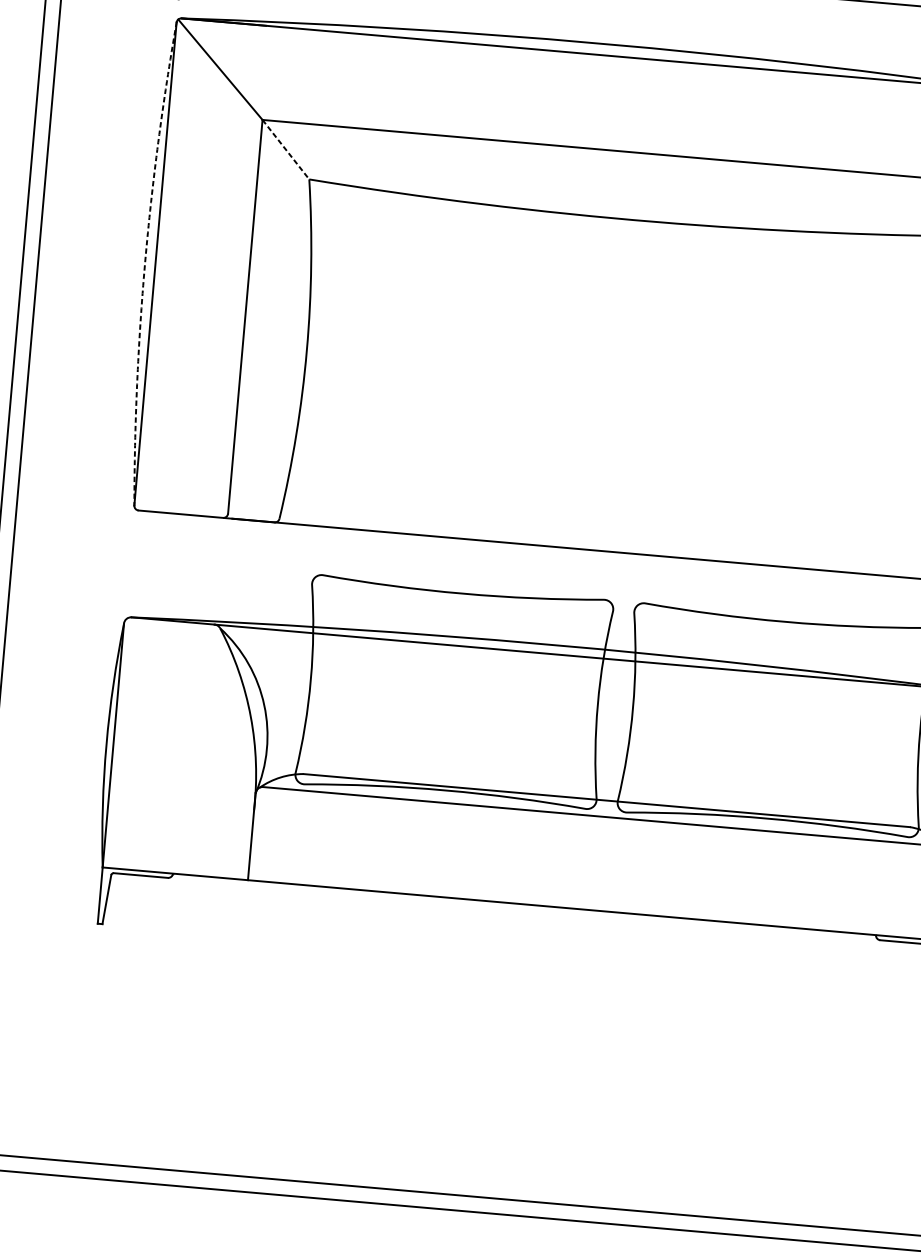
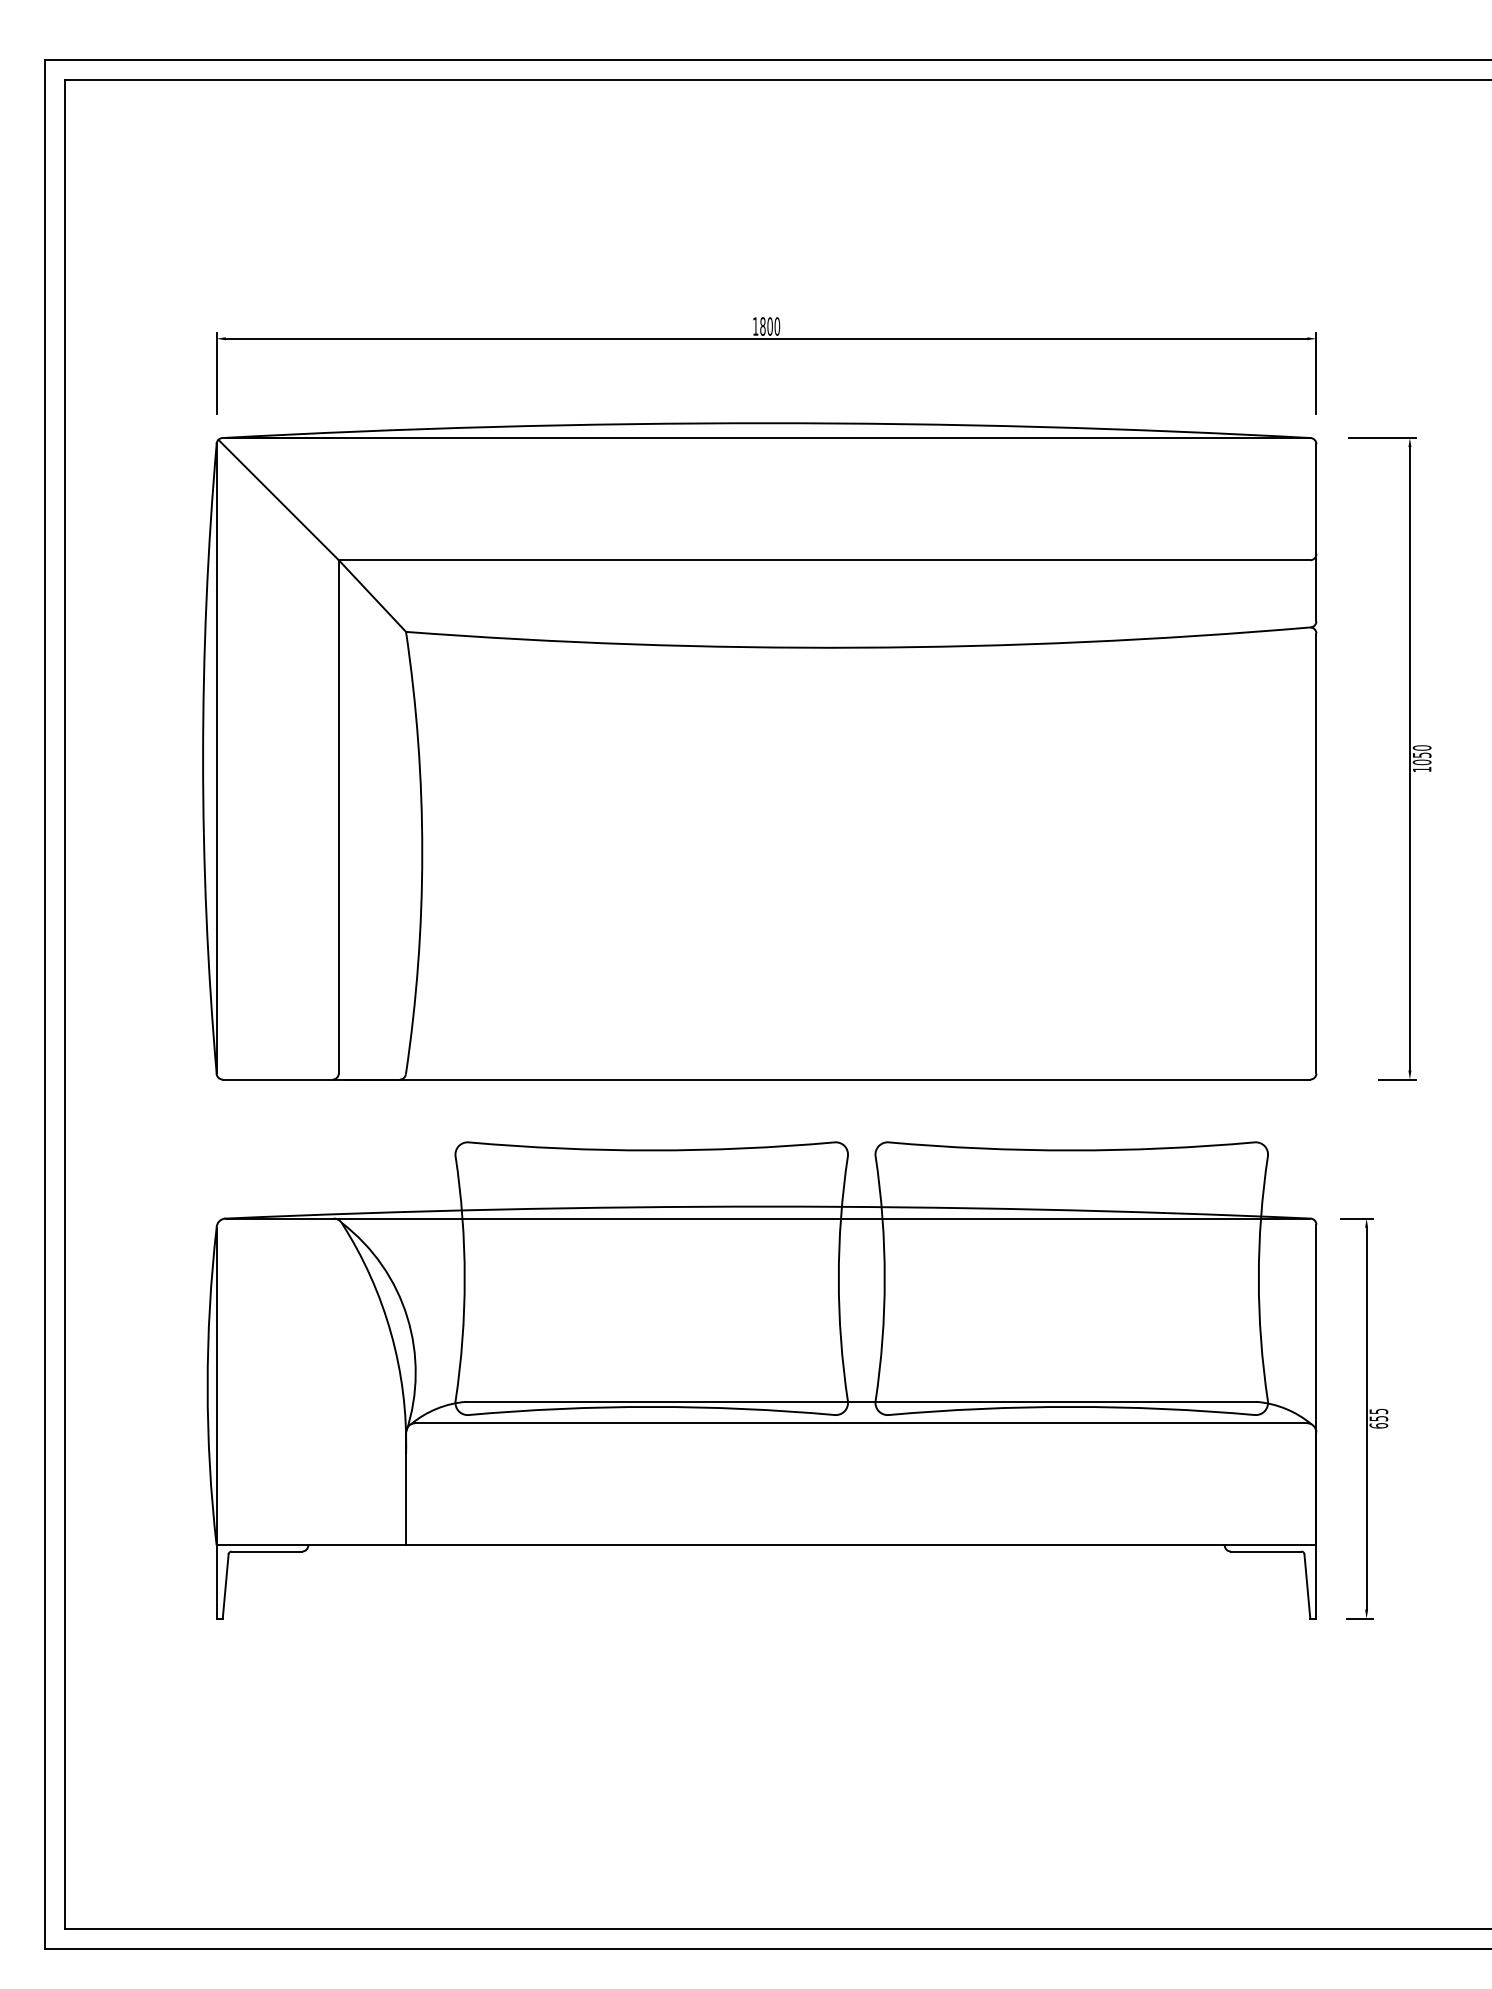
line: (285, 150) -> (372, 596), dashed -> solid
arc: (145, 262) -> (203, 758), dashed -> solid

